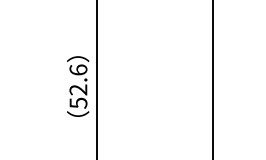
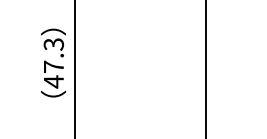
text: (78, 86) -> (53, 62), 52.6 -> 47.3

